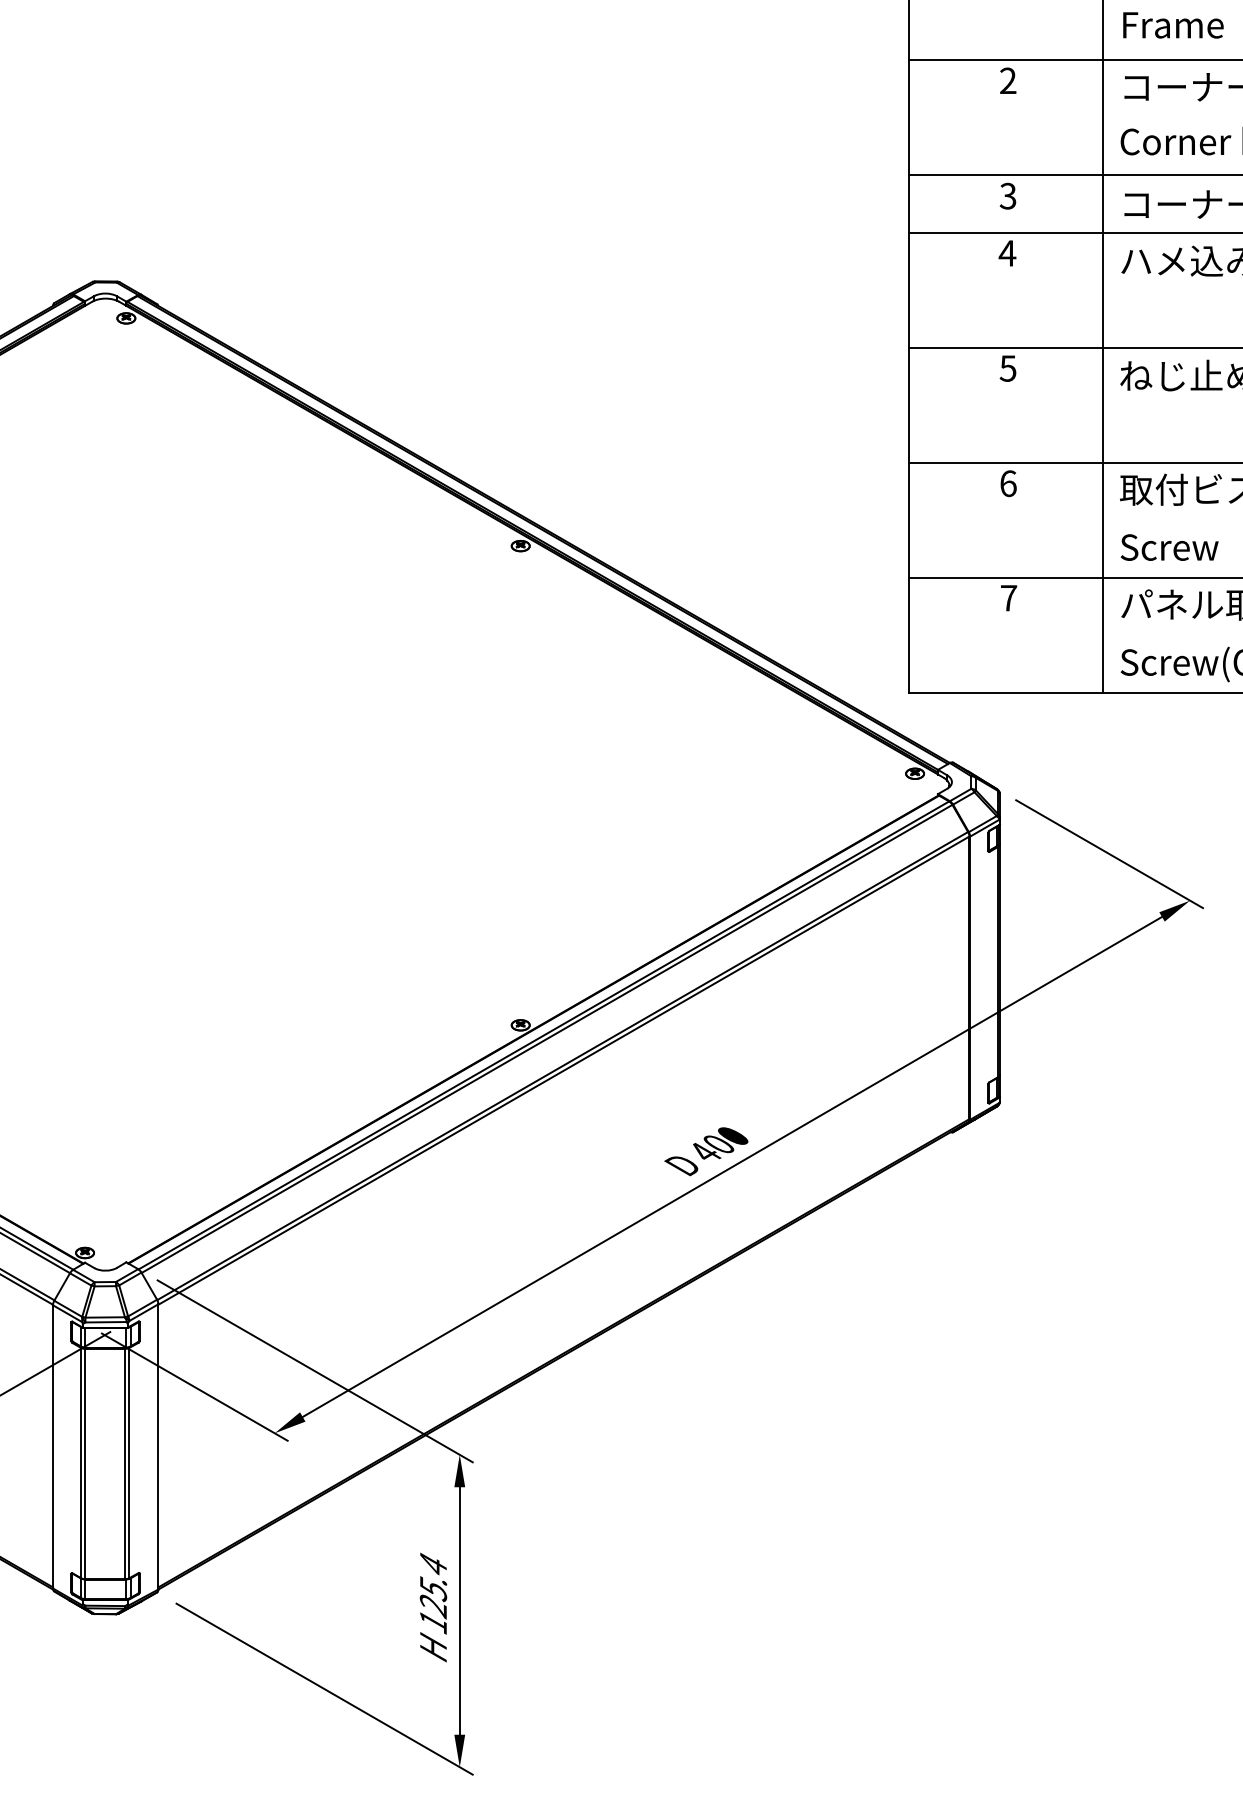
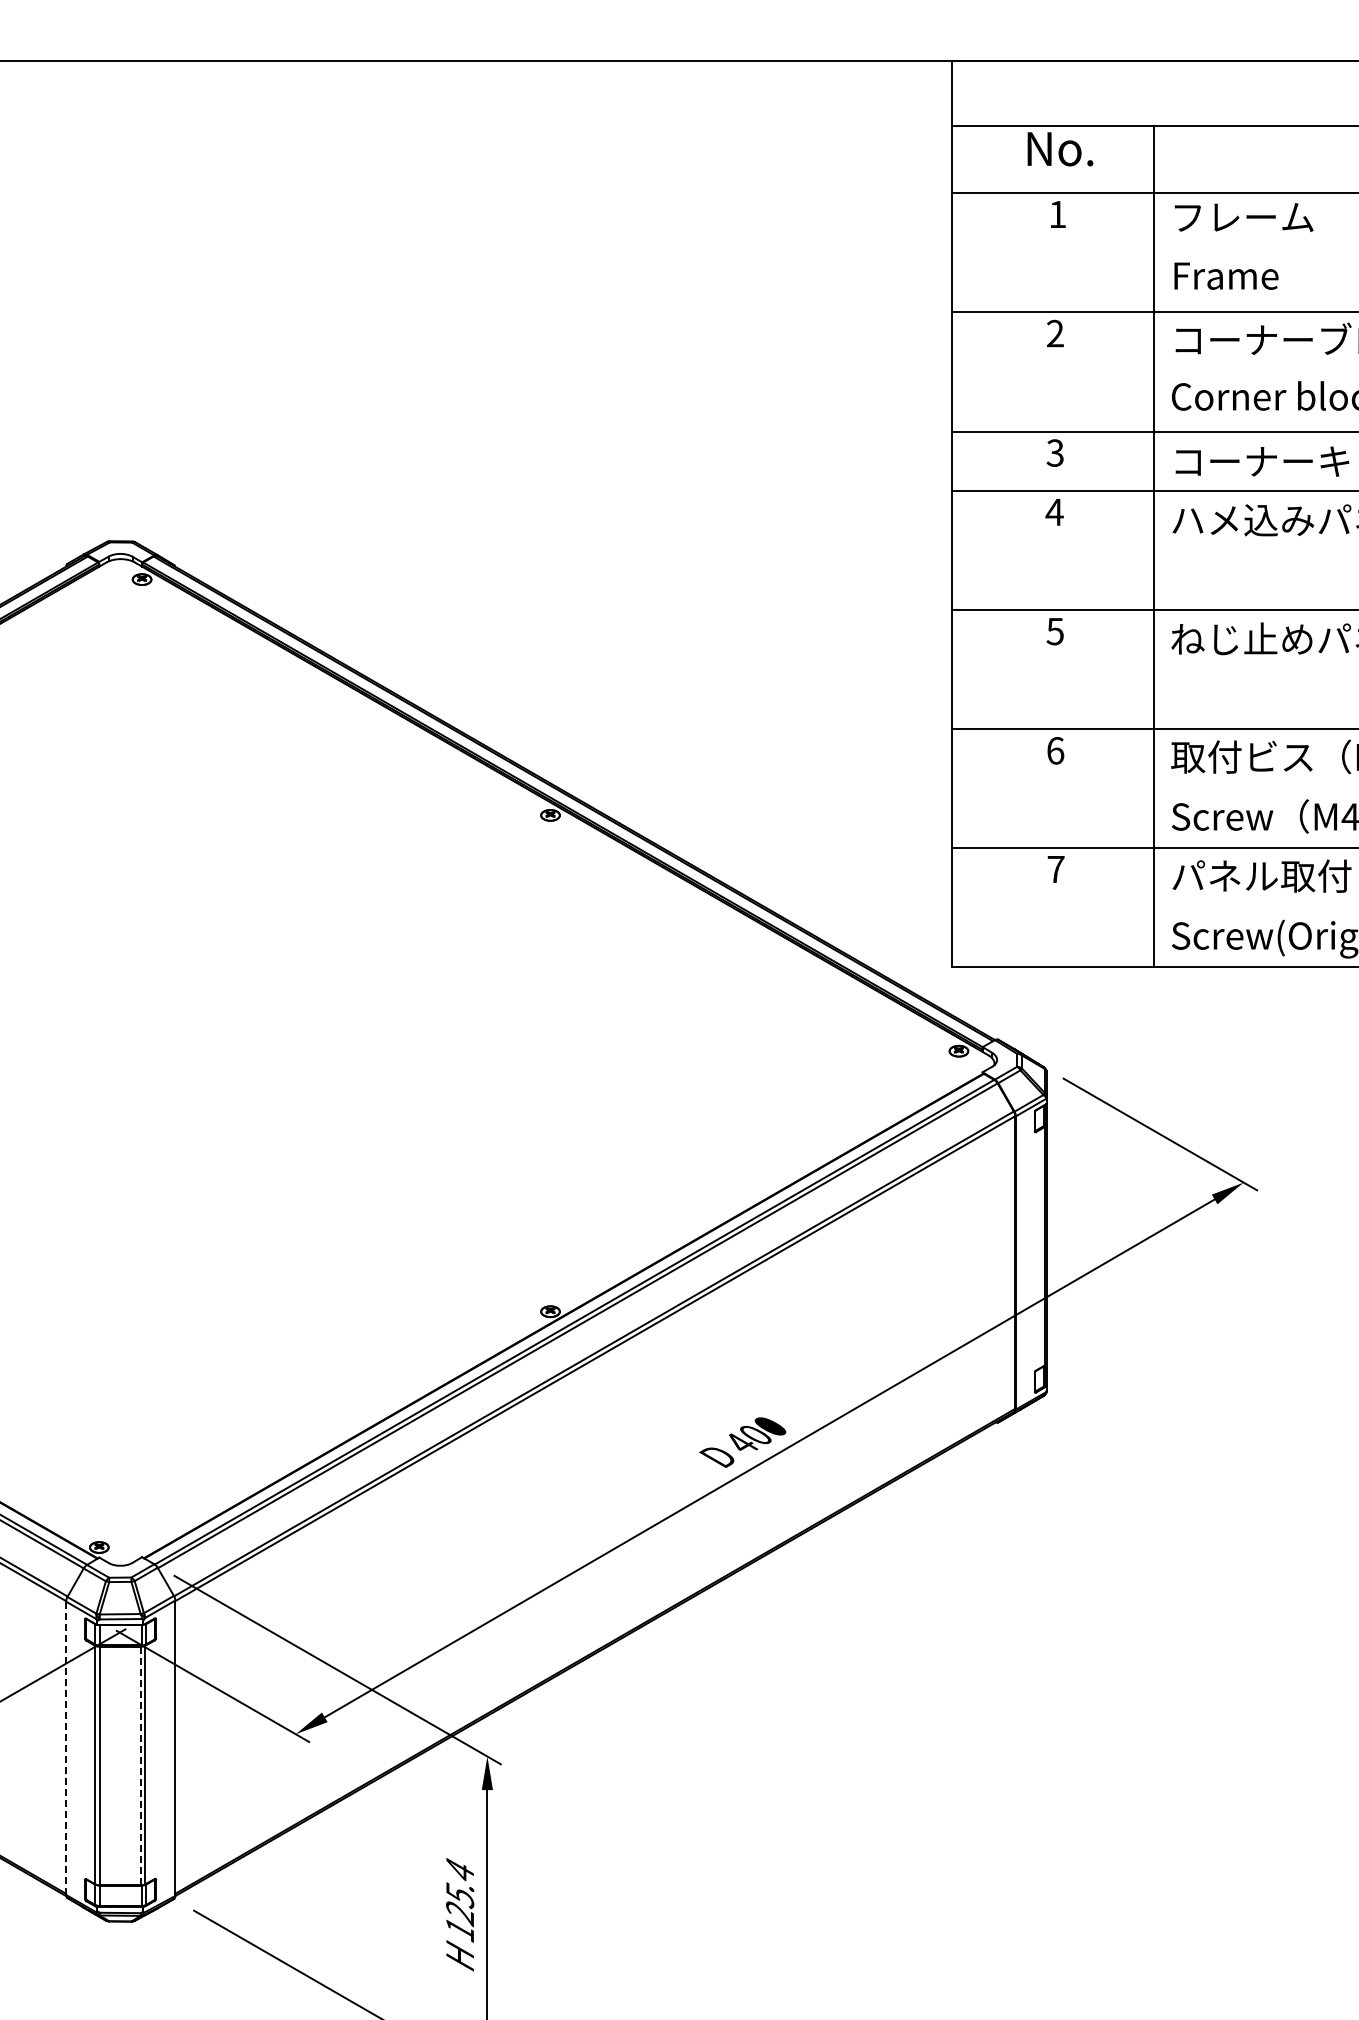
line: (53, 1447) -> (66, 1748), solid -> dashed
line: (124, 1464) -> (140, 1766), solid -> dashed

